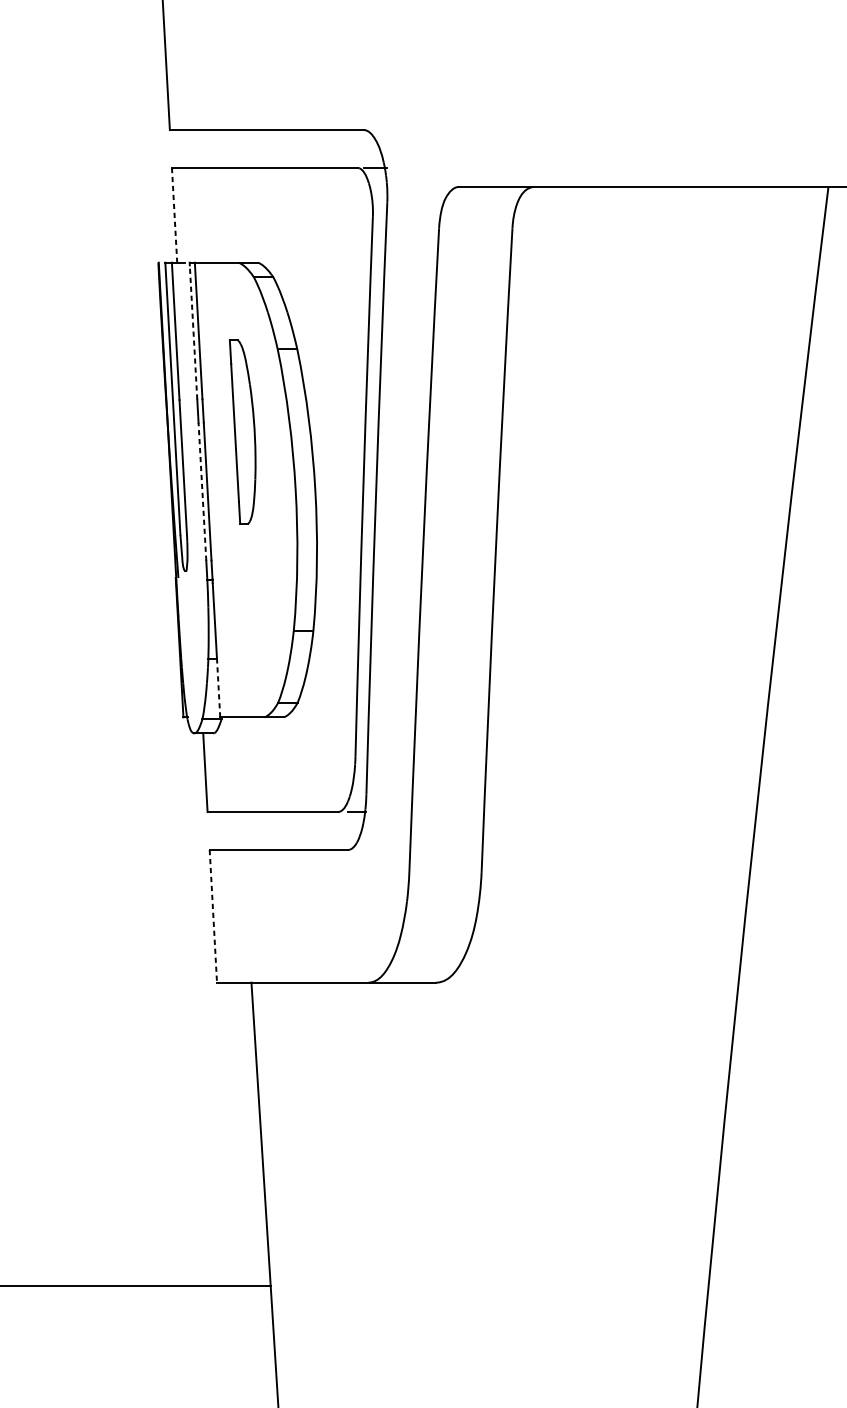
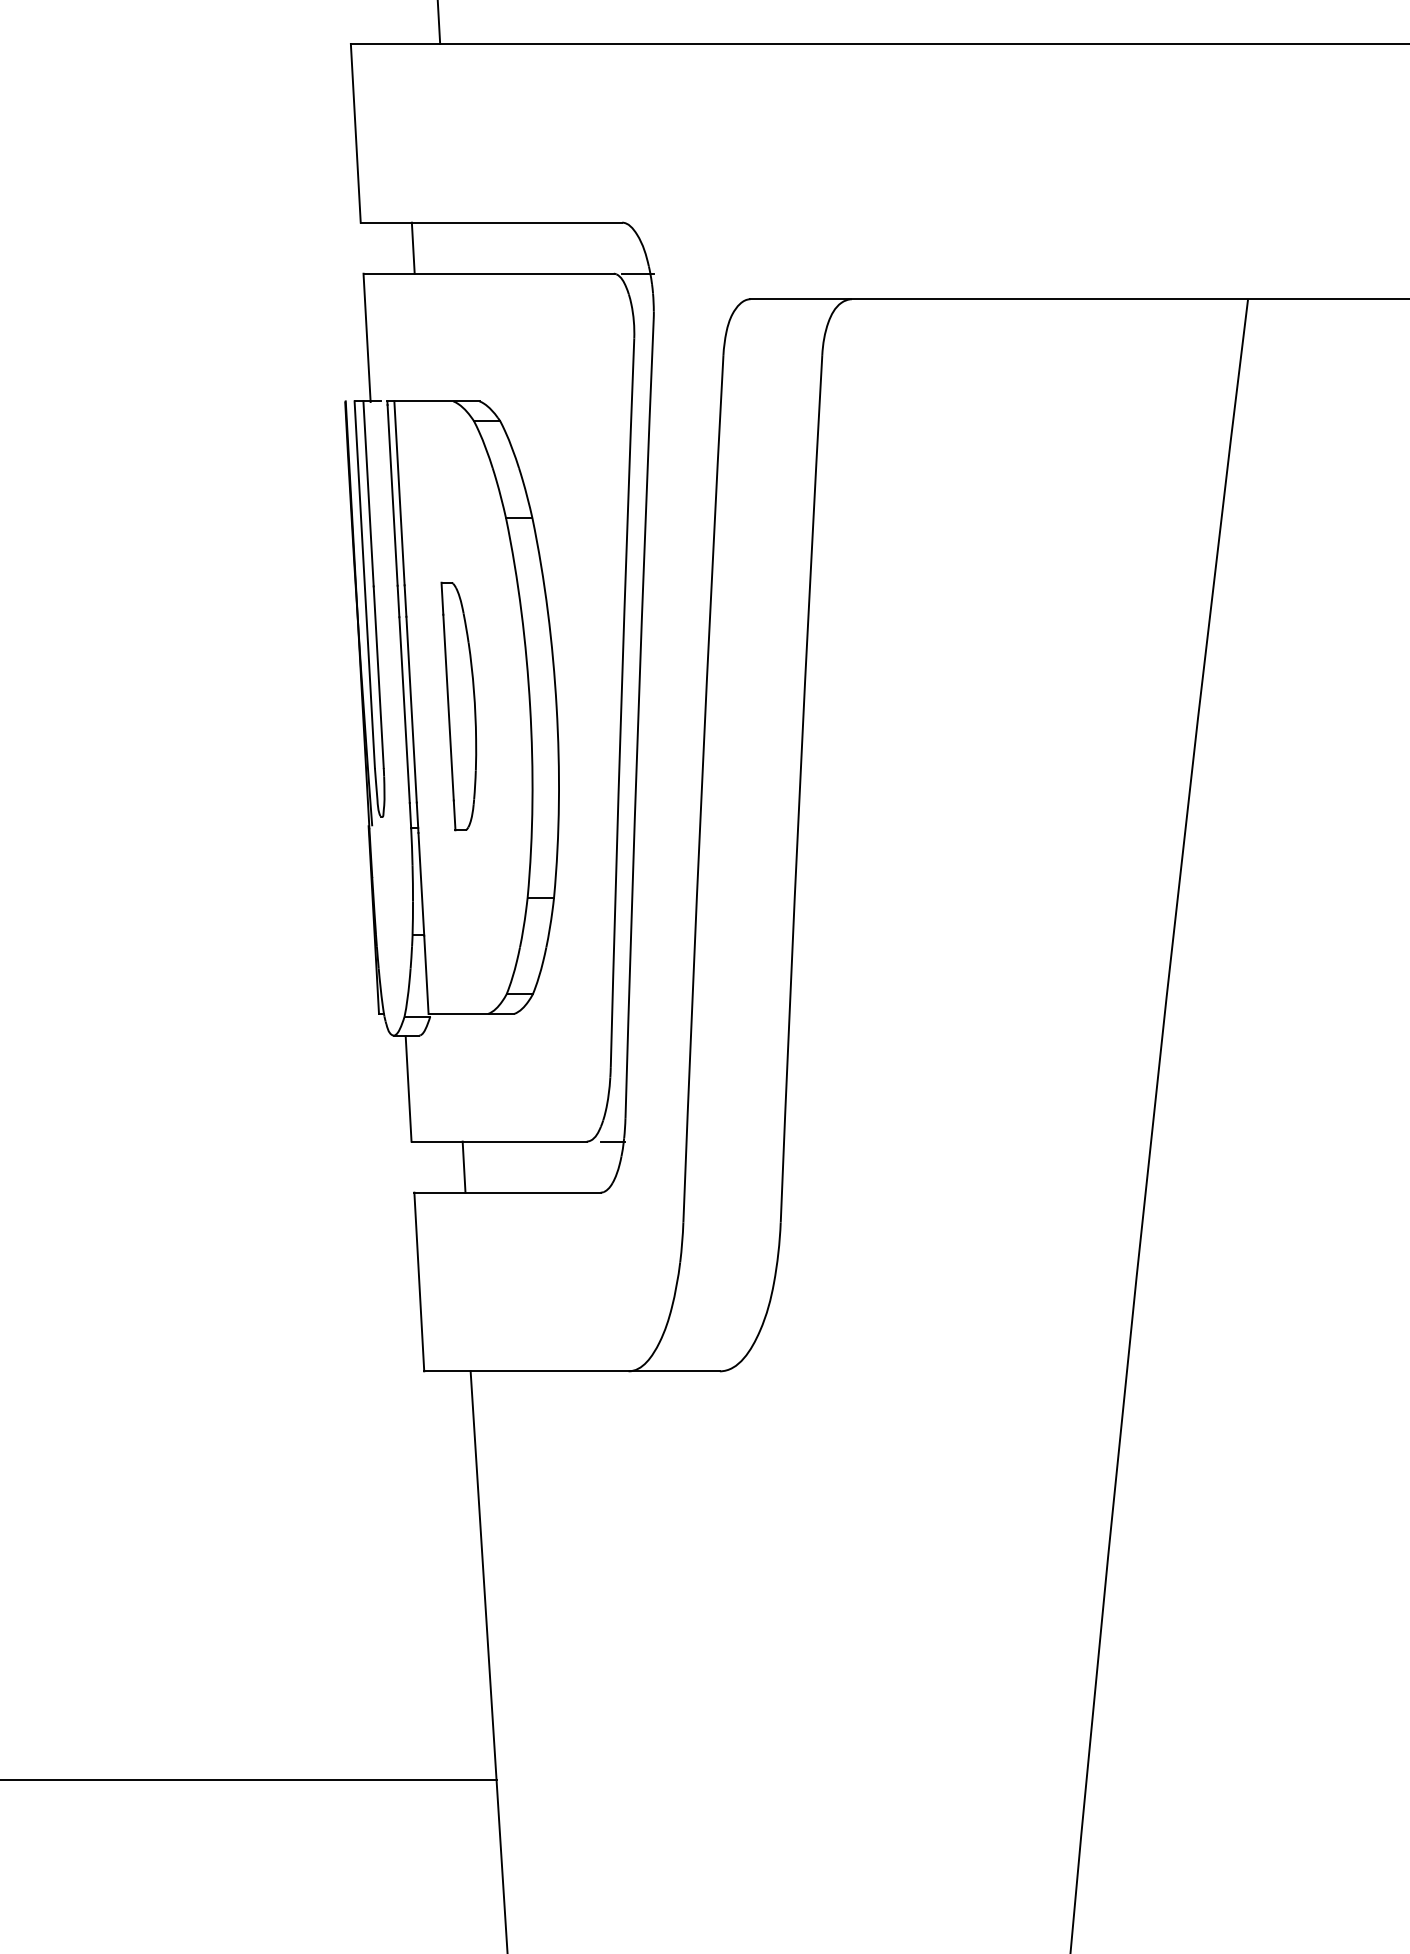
line: (208, 148) -> (412, 247), added
line: (174, 216) -> (367, 338), dashed -> solid
line: (193, 332) -> (392, 495), dashed -> solid
part: (242, 432) -> (458, 706), moved
line: (202, 491) -> (404, 709), dashed -> solid
line: (218, 688) -> (426, 974), dashed -> solid
line: (246, 830) -> (463, 1166), added
line: (213, 916) -> (419, 1282), dashed -> solid

